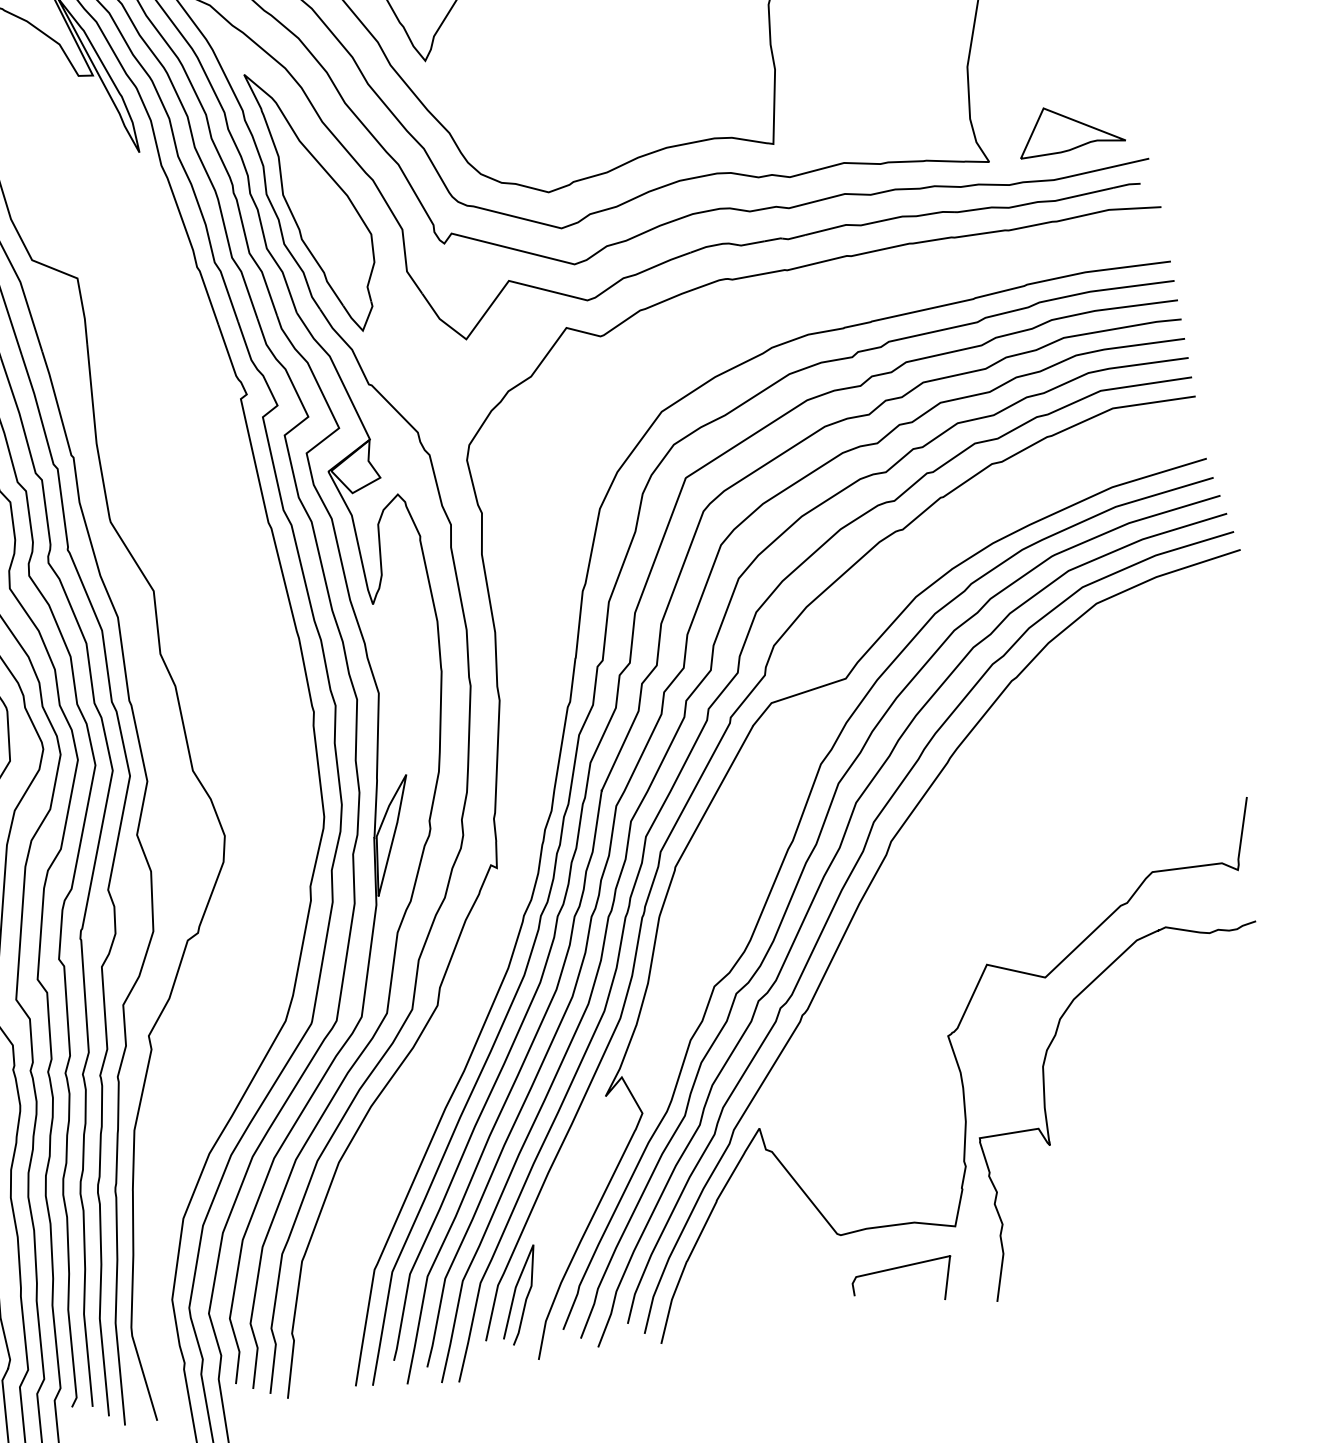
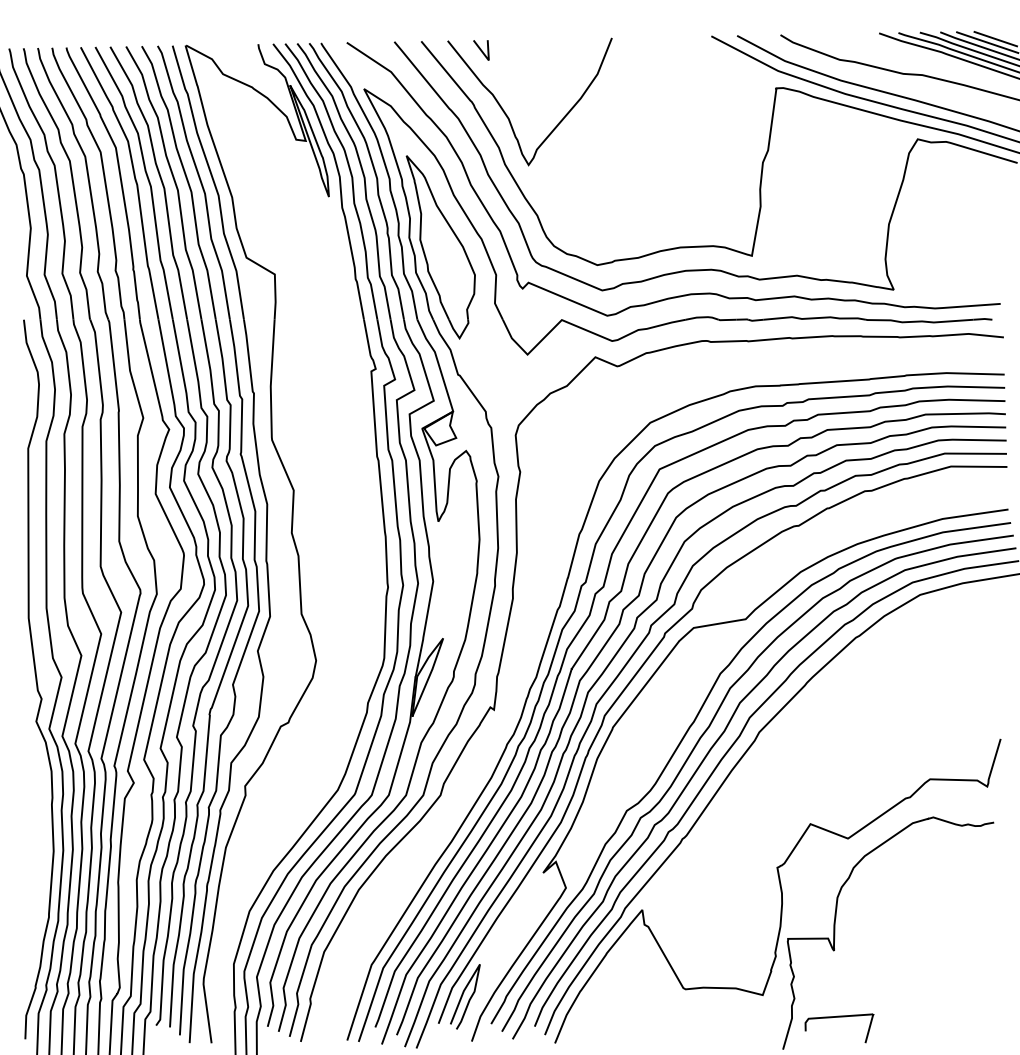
part: (1068, 126) -> (950, 274), removed
curve: (901, 1268) -> (839, 1017), moved

